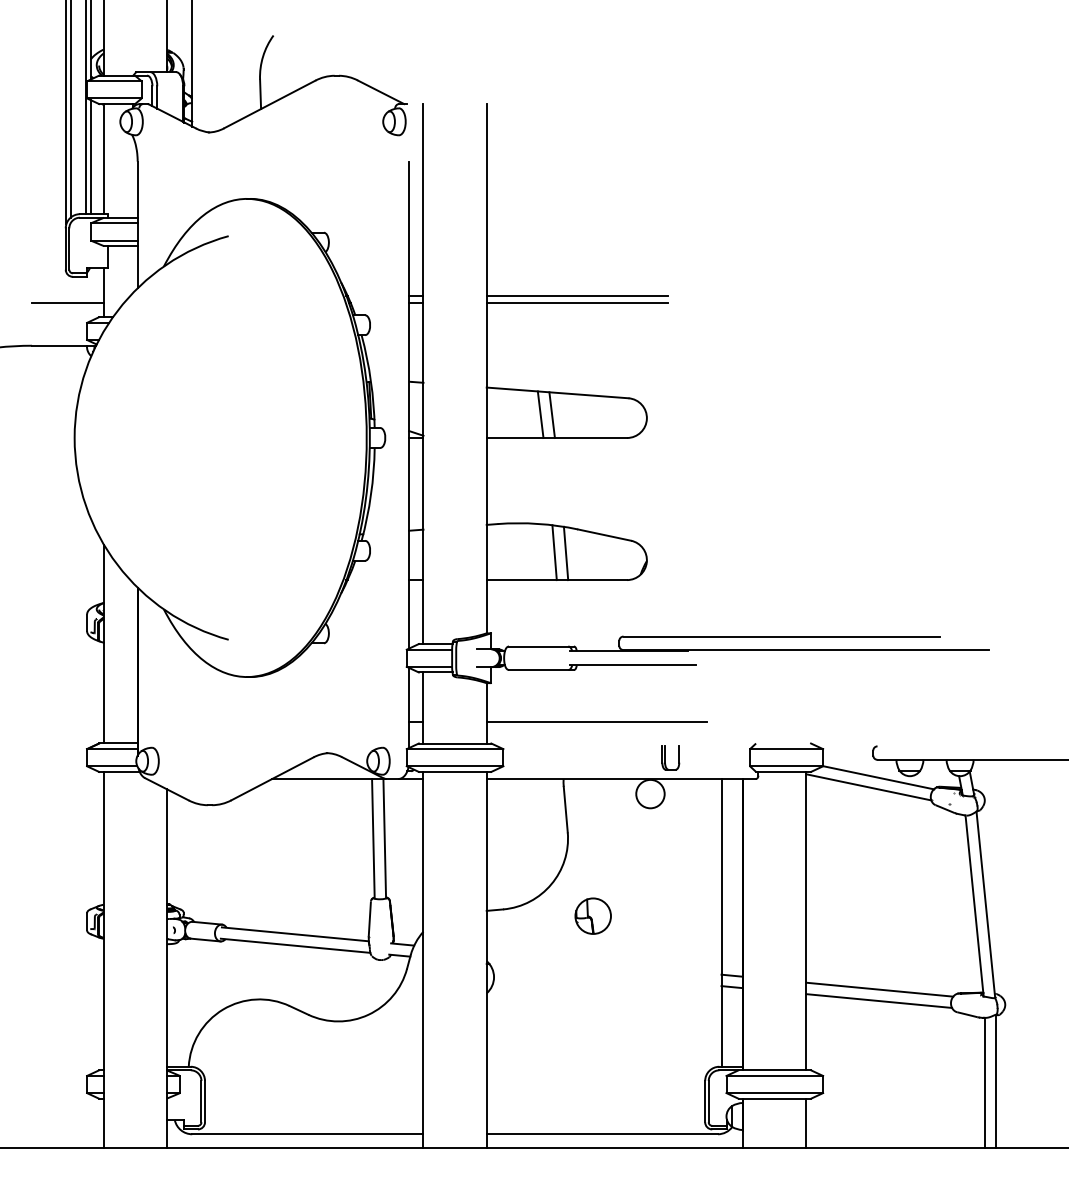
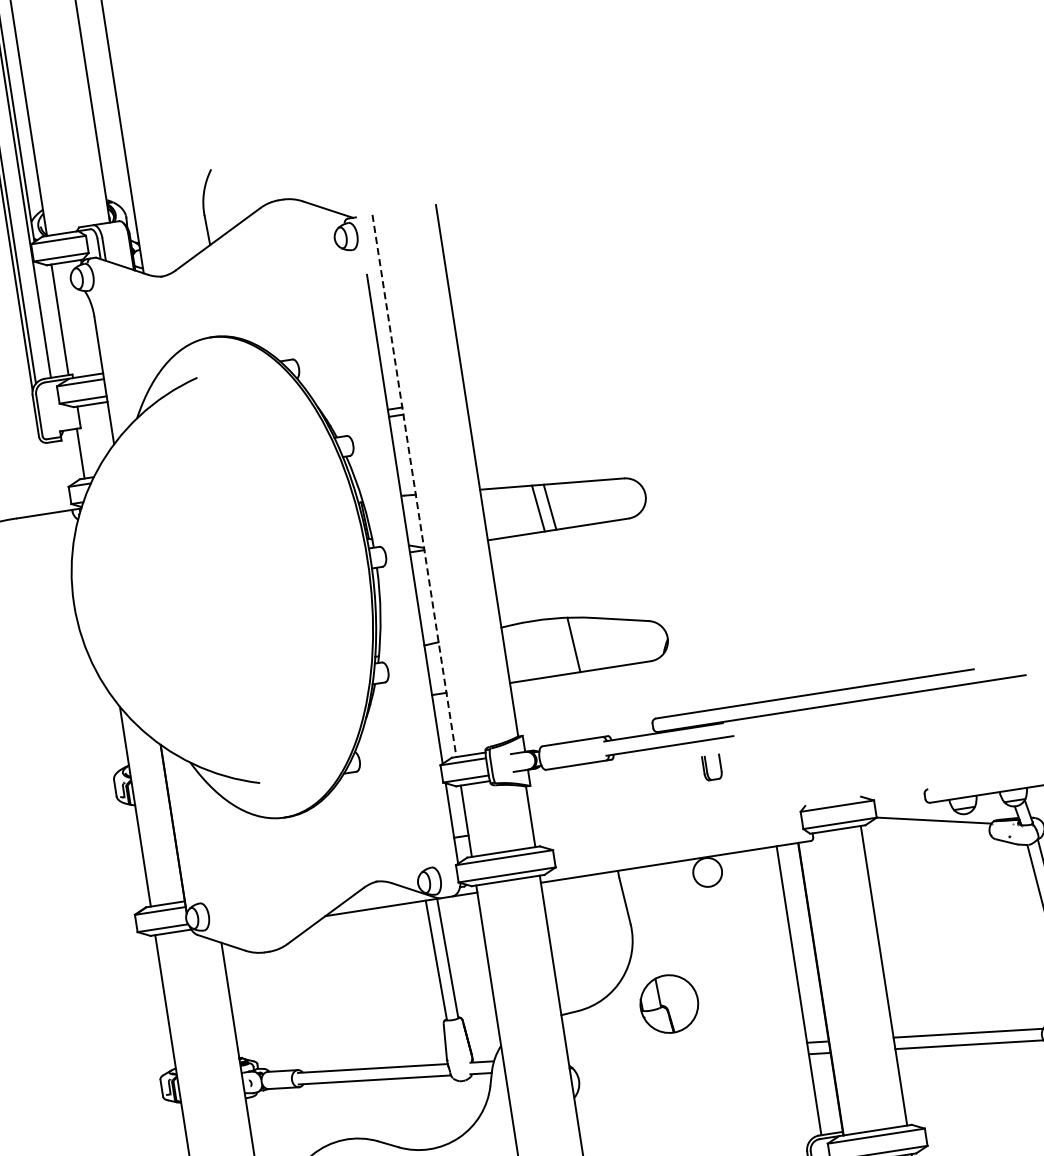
line: (90, 157) -> (46, 320), removed
line: (577, 295) -> (556, 383), removed
line: (67, 302) -> (45, 469), removed
line: (577, 303) -> (558, 391), removed
line: (423, 374) -> (414, 486), solid -> dashed
line: (565, 553) -> (584, 644), removed
line: (596, 722) -> (642, 808), removed
part: (670, 757) -> (711, 767), moved
line: (868, 787) -> (925, 831), removed
part: (592, 915) -> (668, 1003), size x1.6

